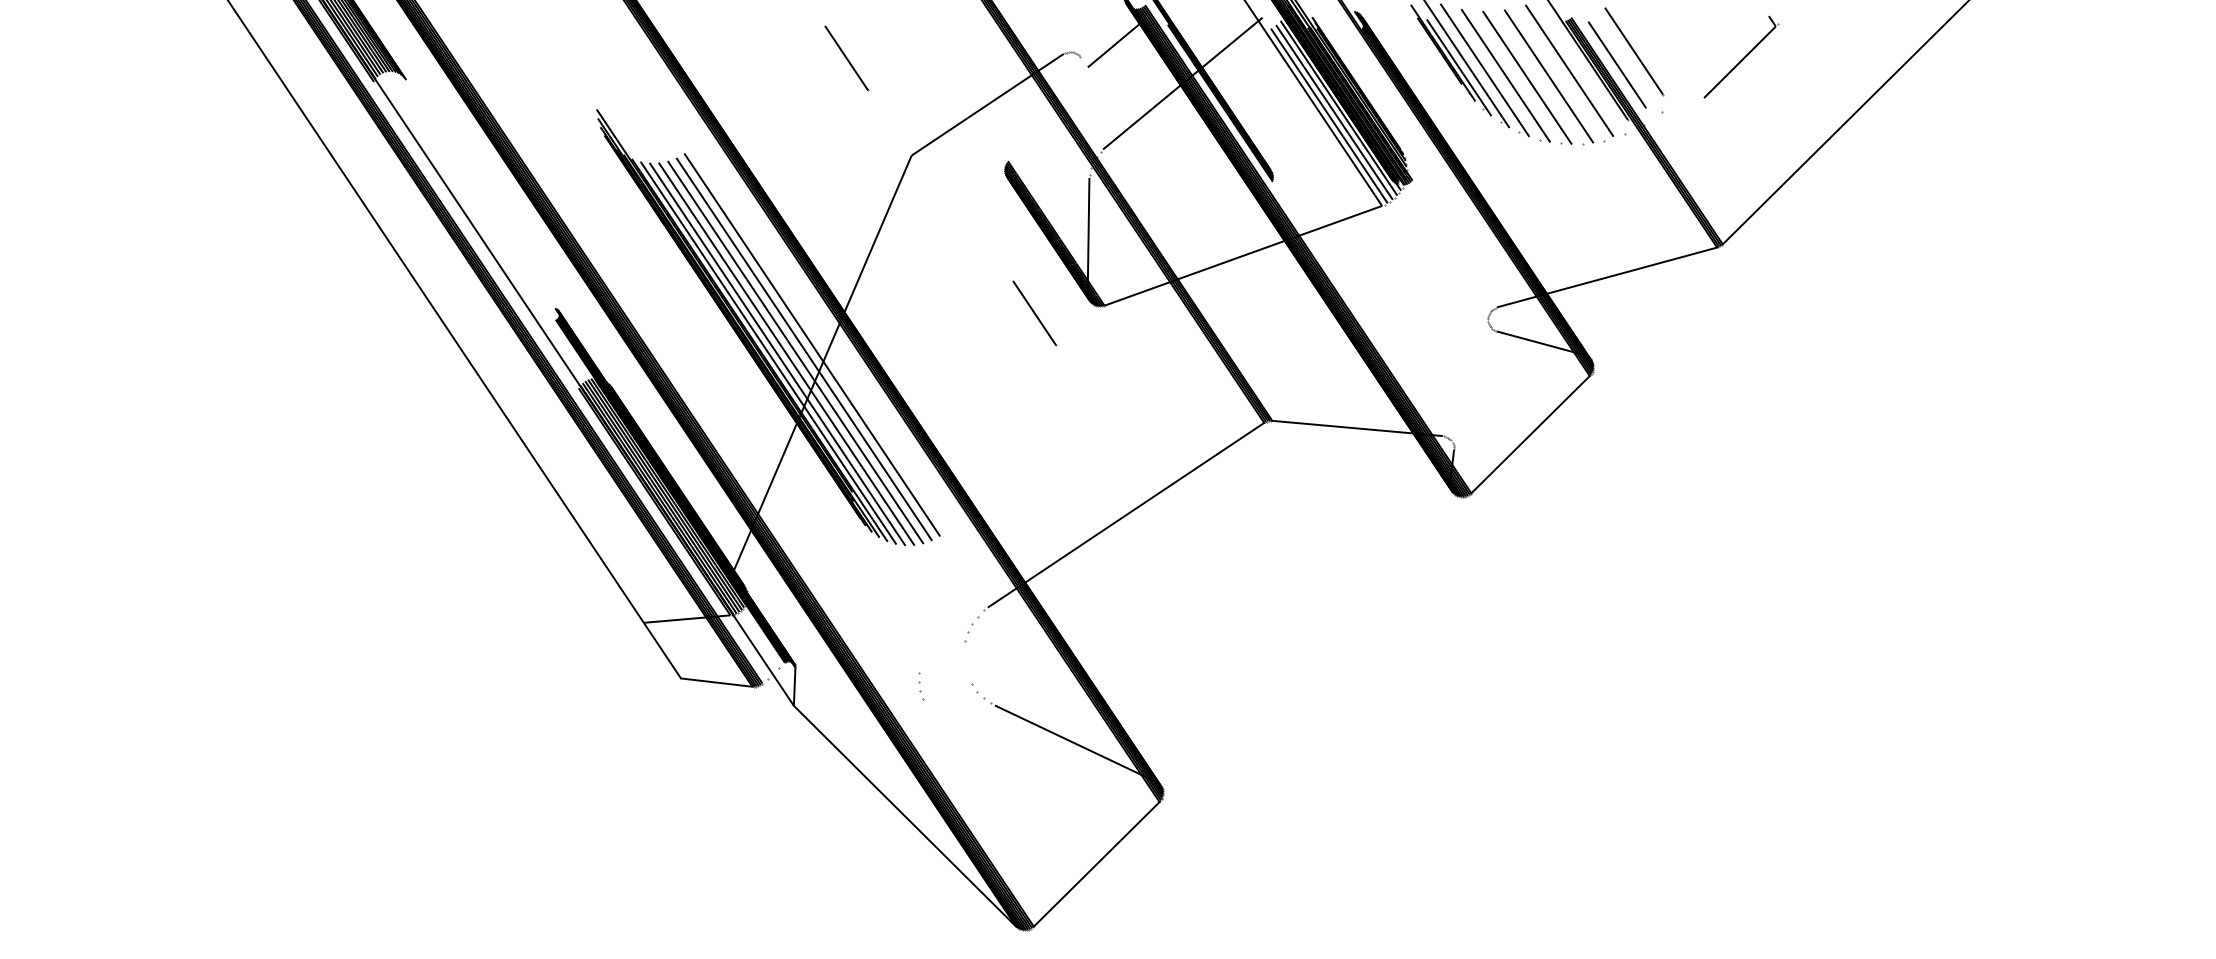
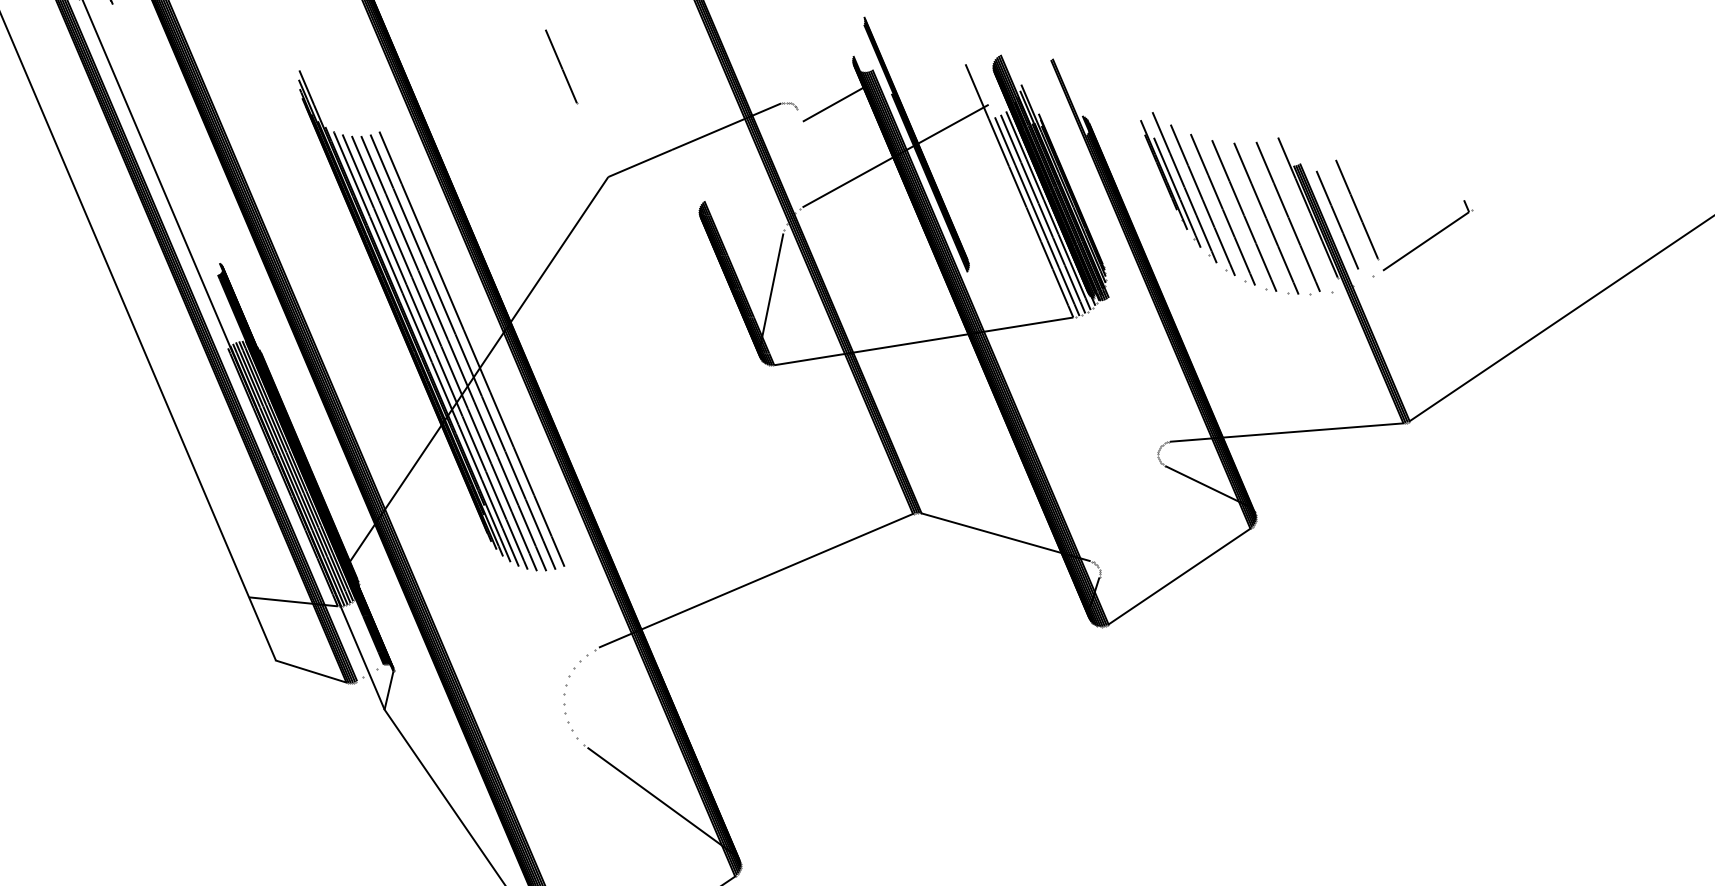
part: (1741, 56) -> (1428, 235), moved
line: (1034, 313) -> (702, 359), removed
part: (921, 686) -> (565, 699), moved

